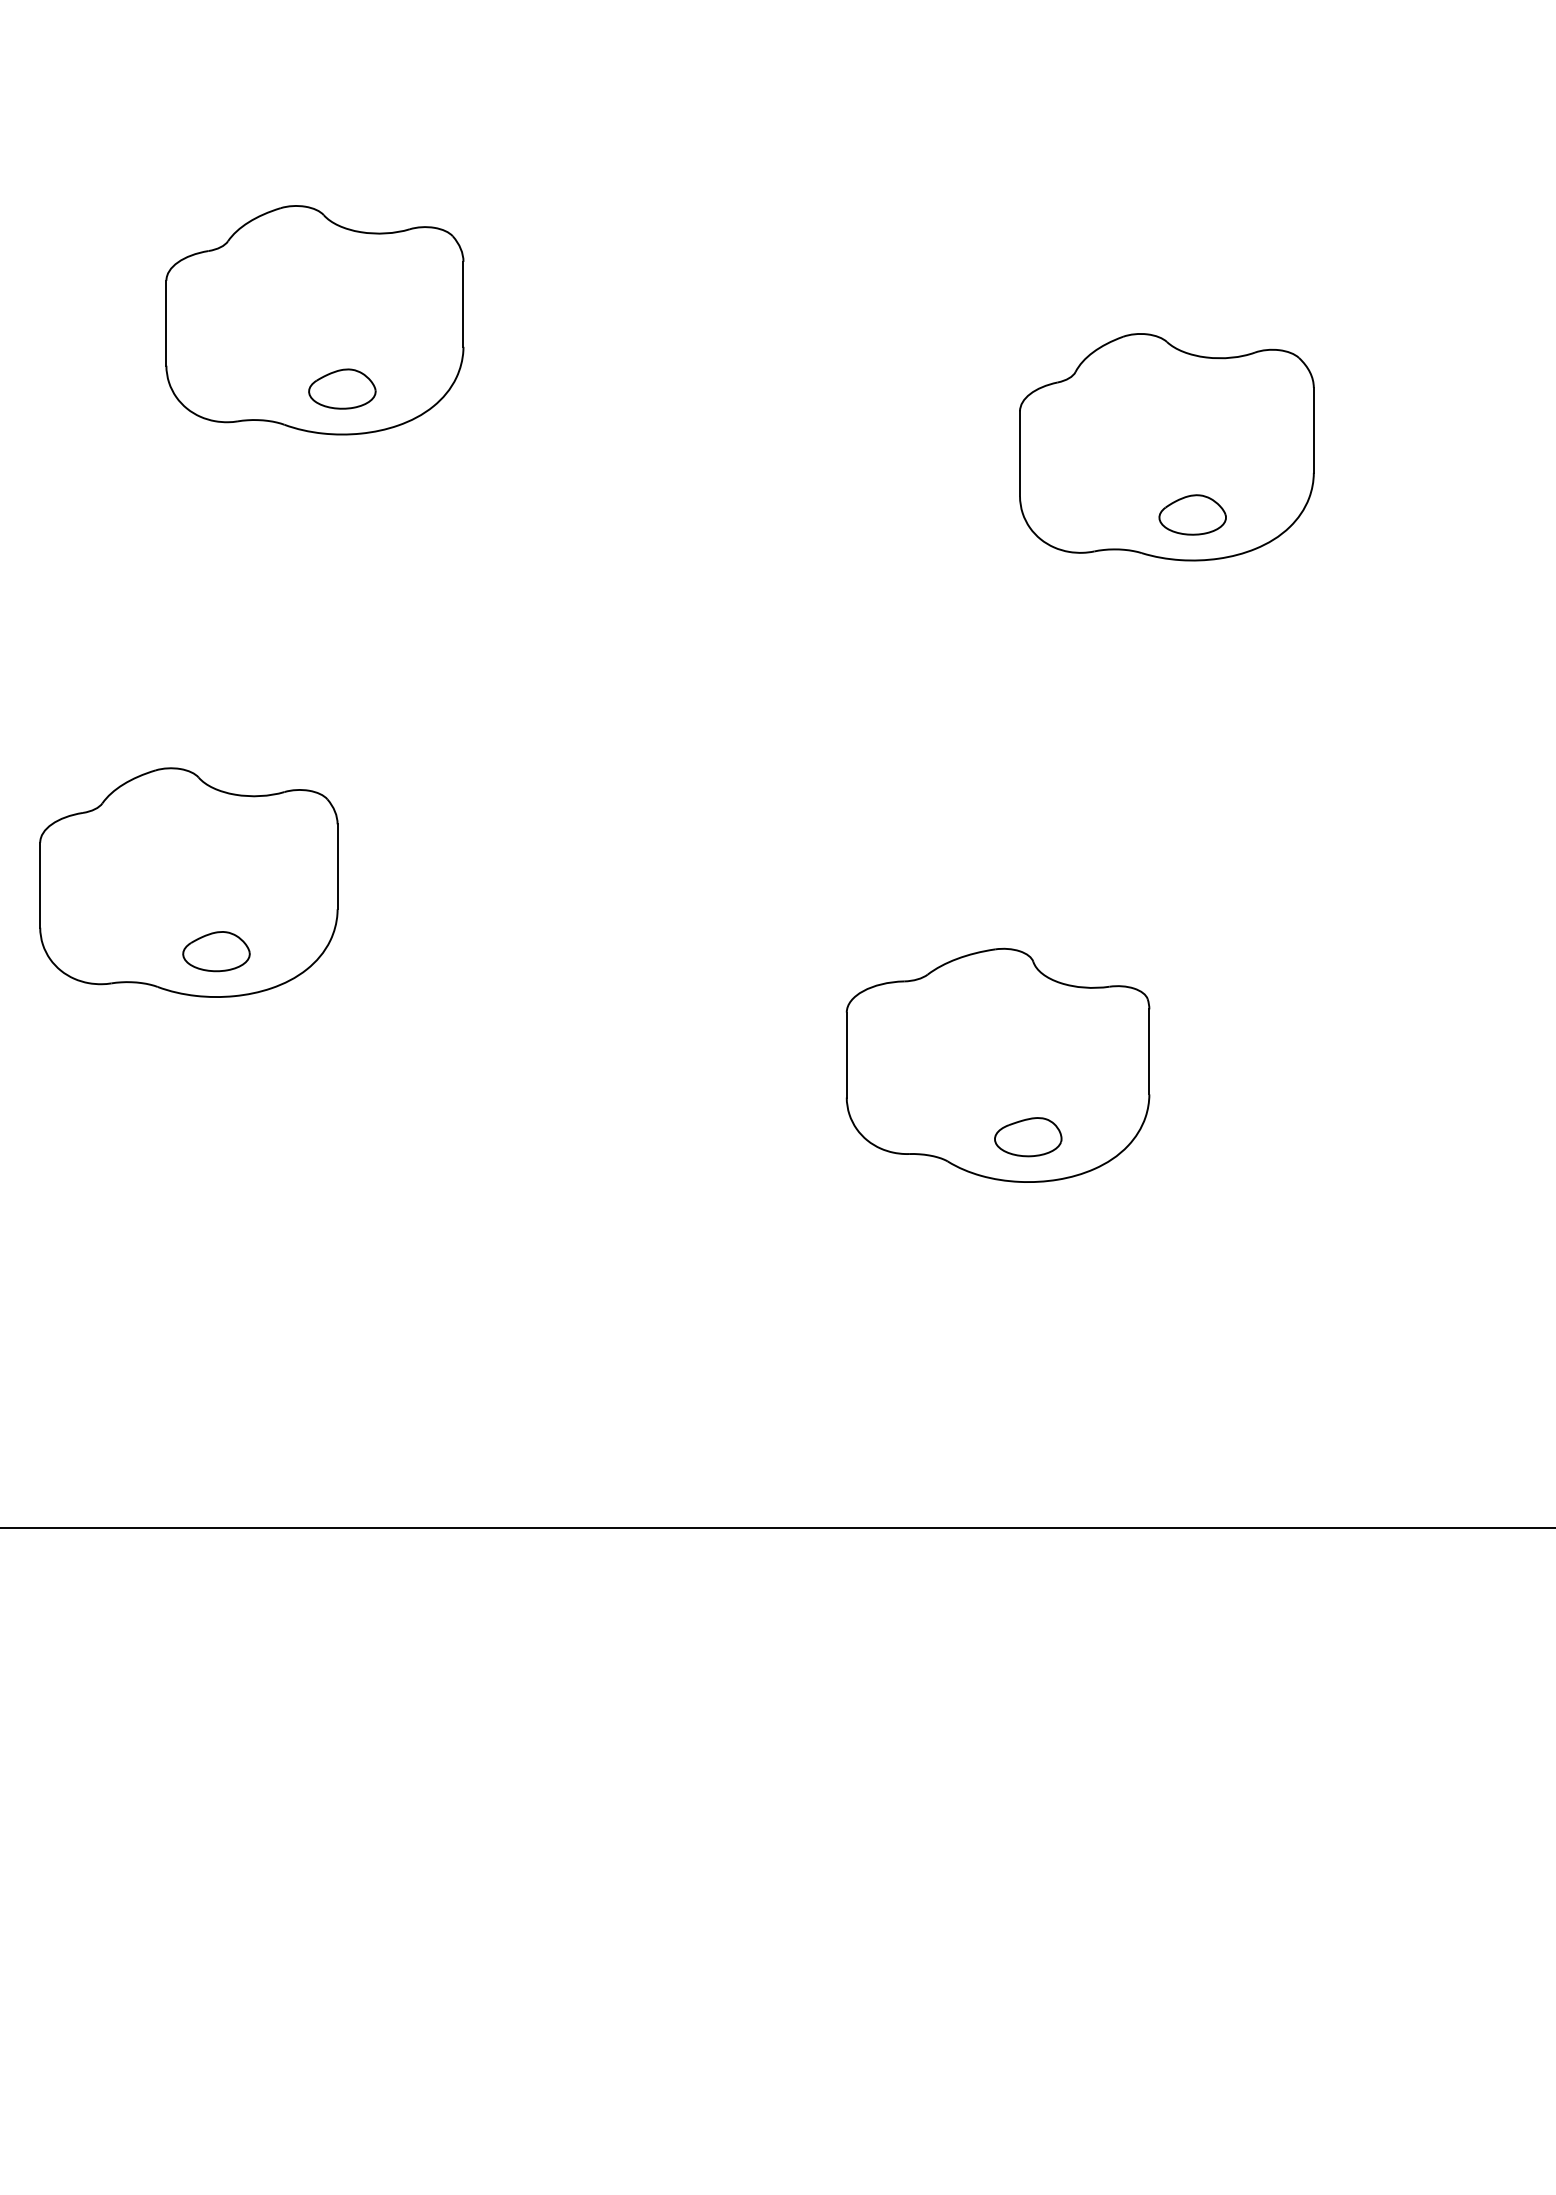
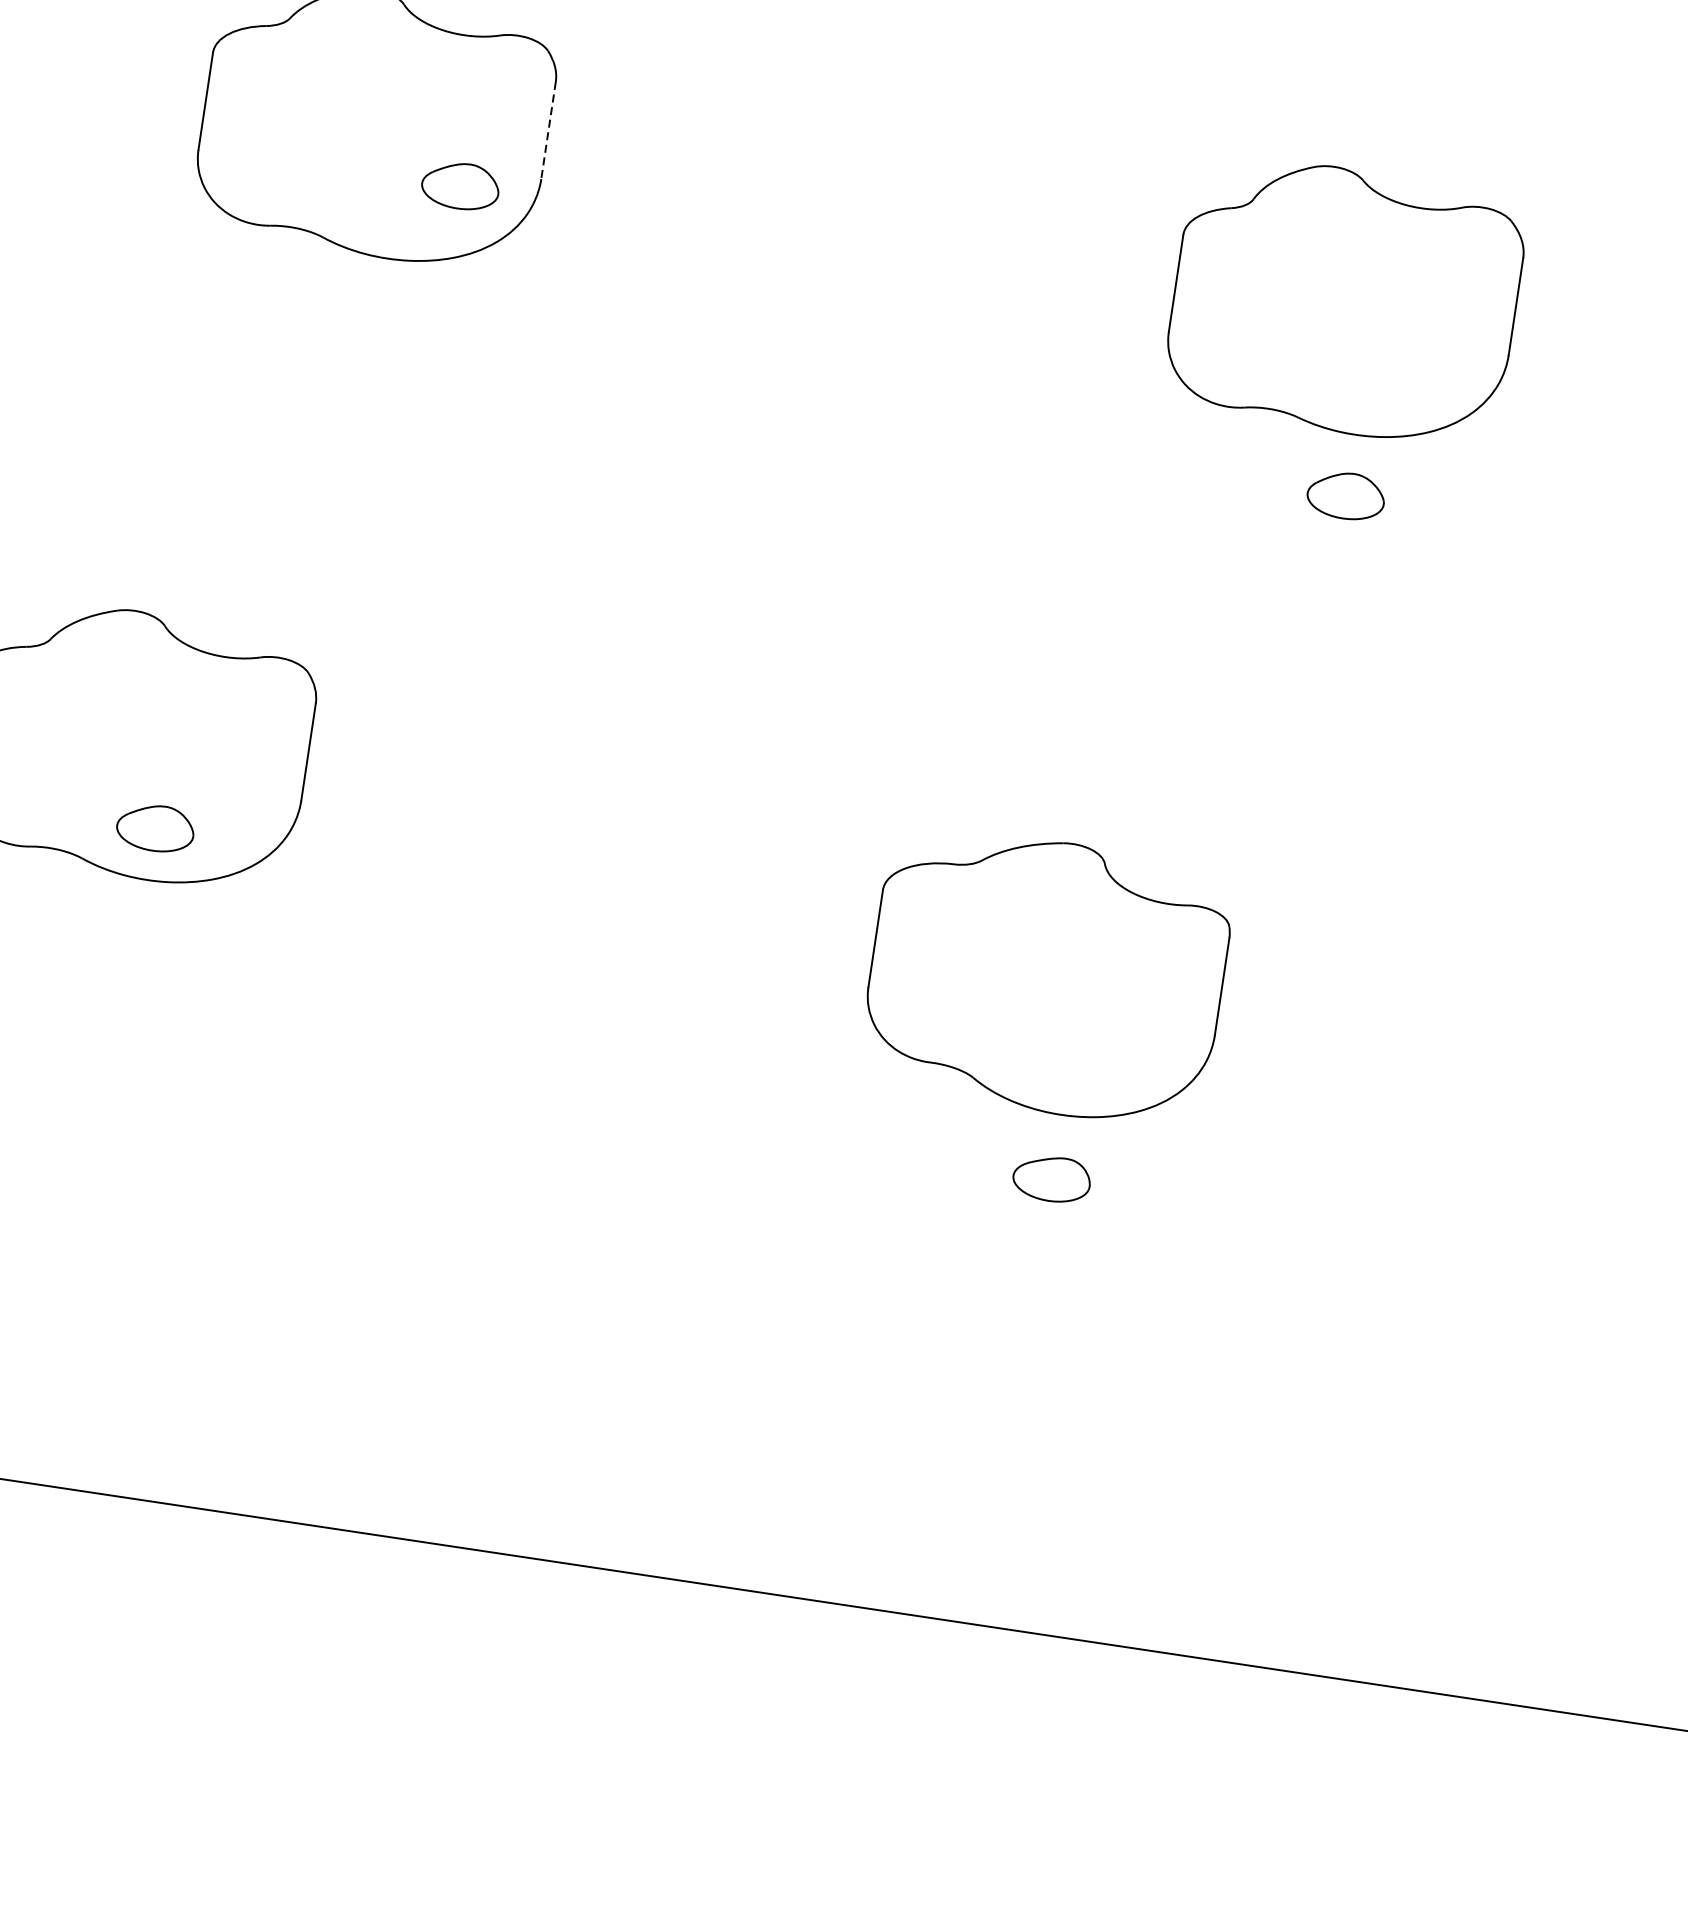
line: (463, 304) -> (548, 130), solid -> dashed
part: (342, 388) -> (460, 185), moved
part: (1166, 447) -> (1344, 301), moved
part: (997, 1064) -> (1046, 975), moved

